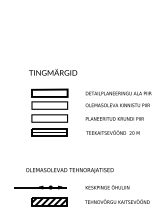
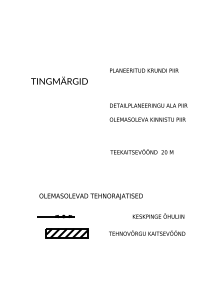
text: (53, 72) -> (59, 80), moved
part: (49, 112) -> (67, 127), removed
text: (115, 118) -> (144, 70), moved
text: (107, 186) -> (158, 215), moved
part: (40, 187) -> (56, 216), size x0.6

